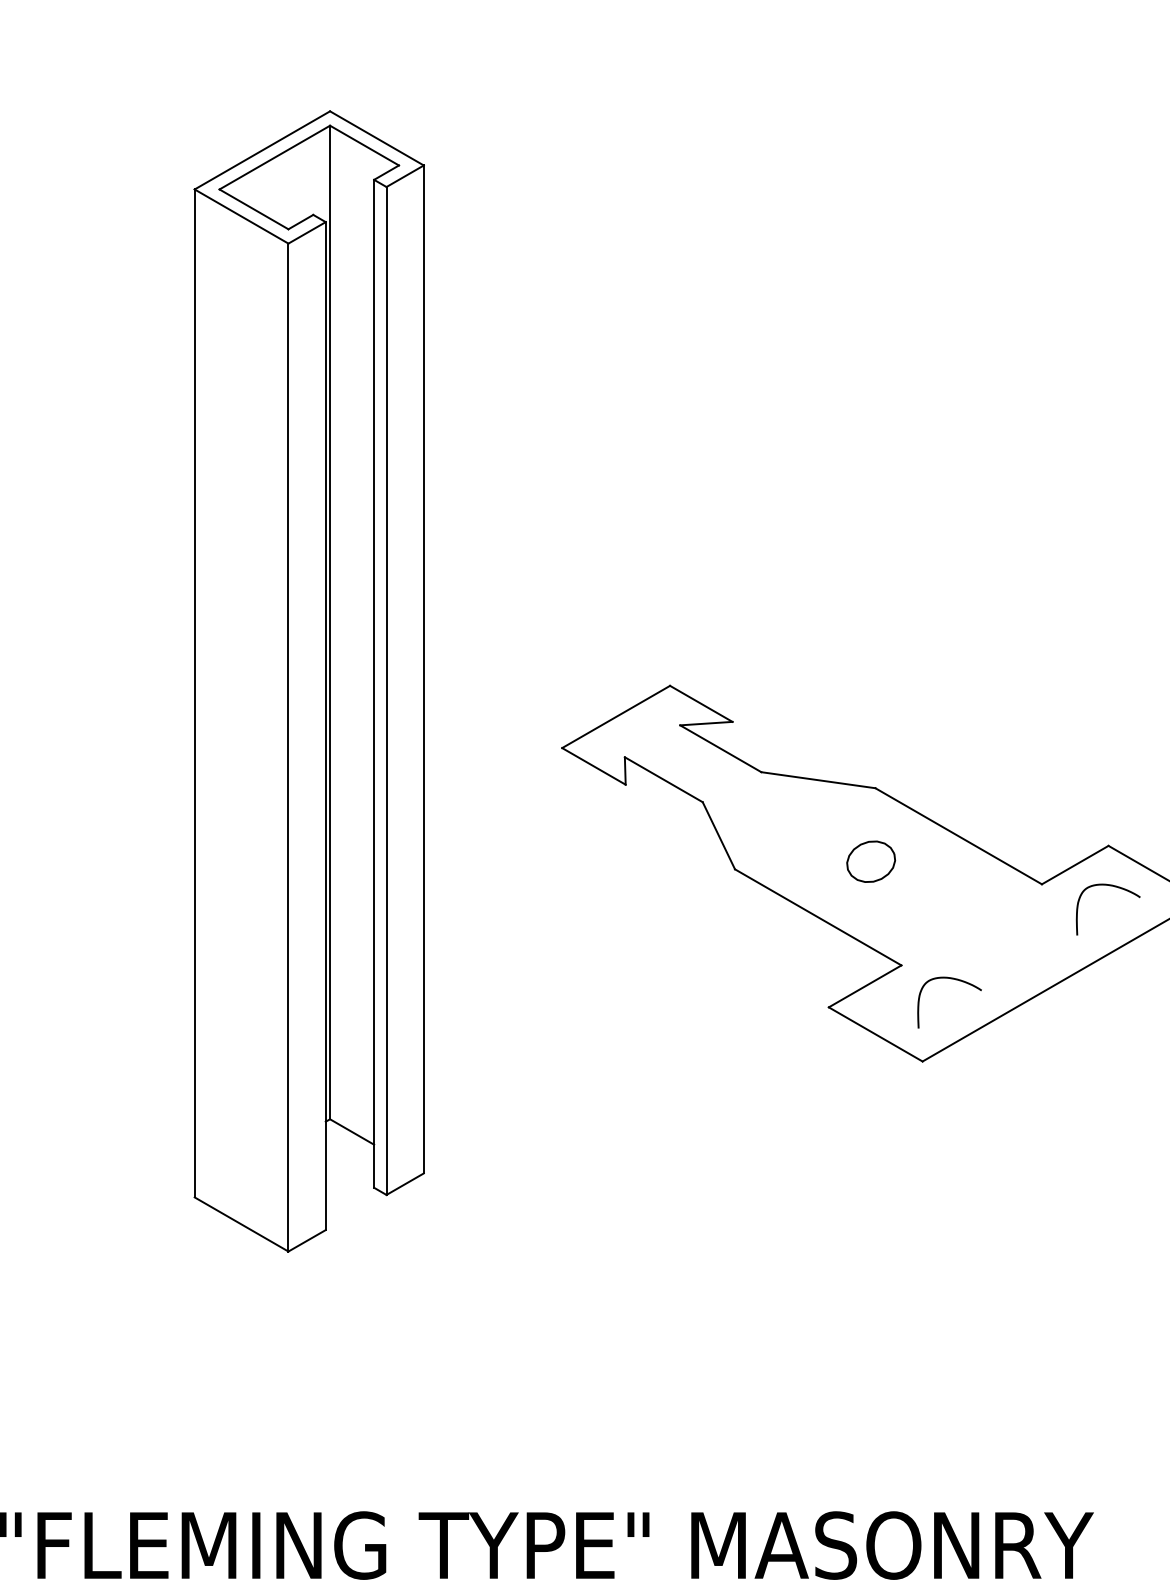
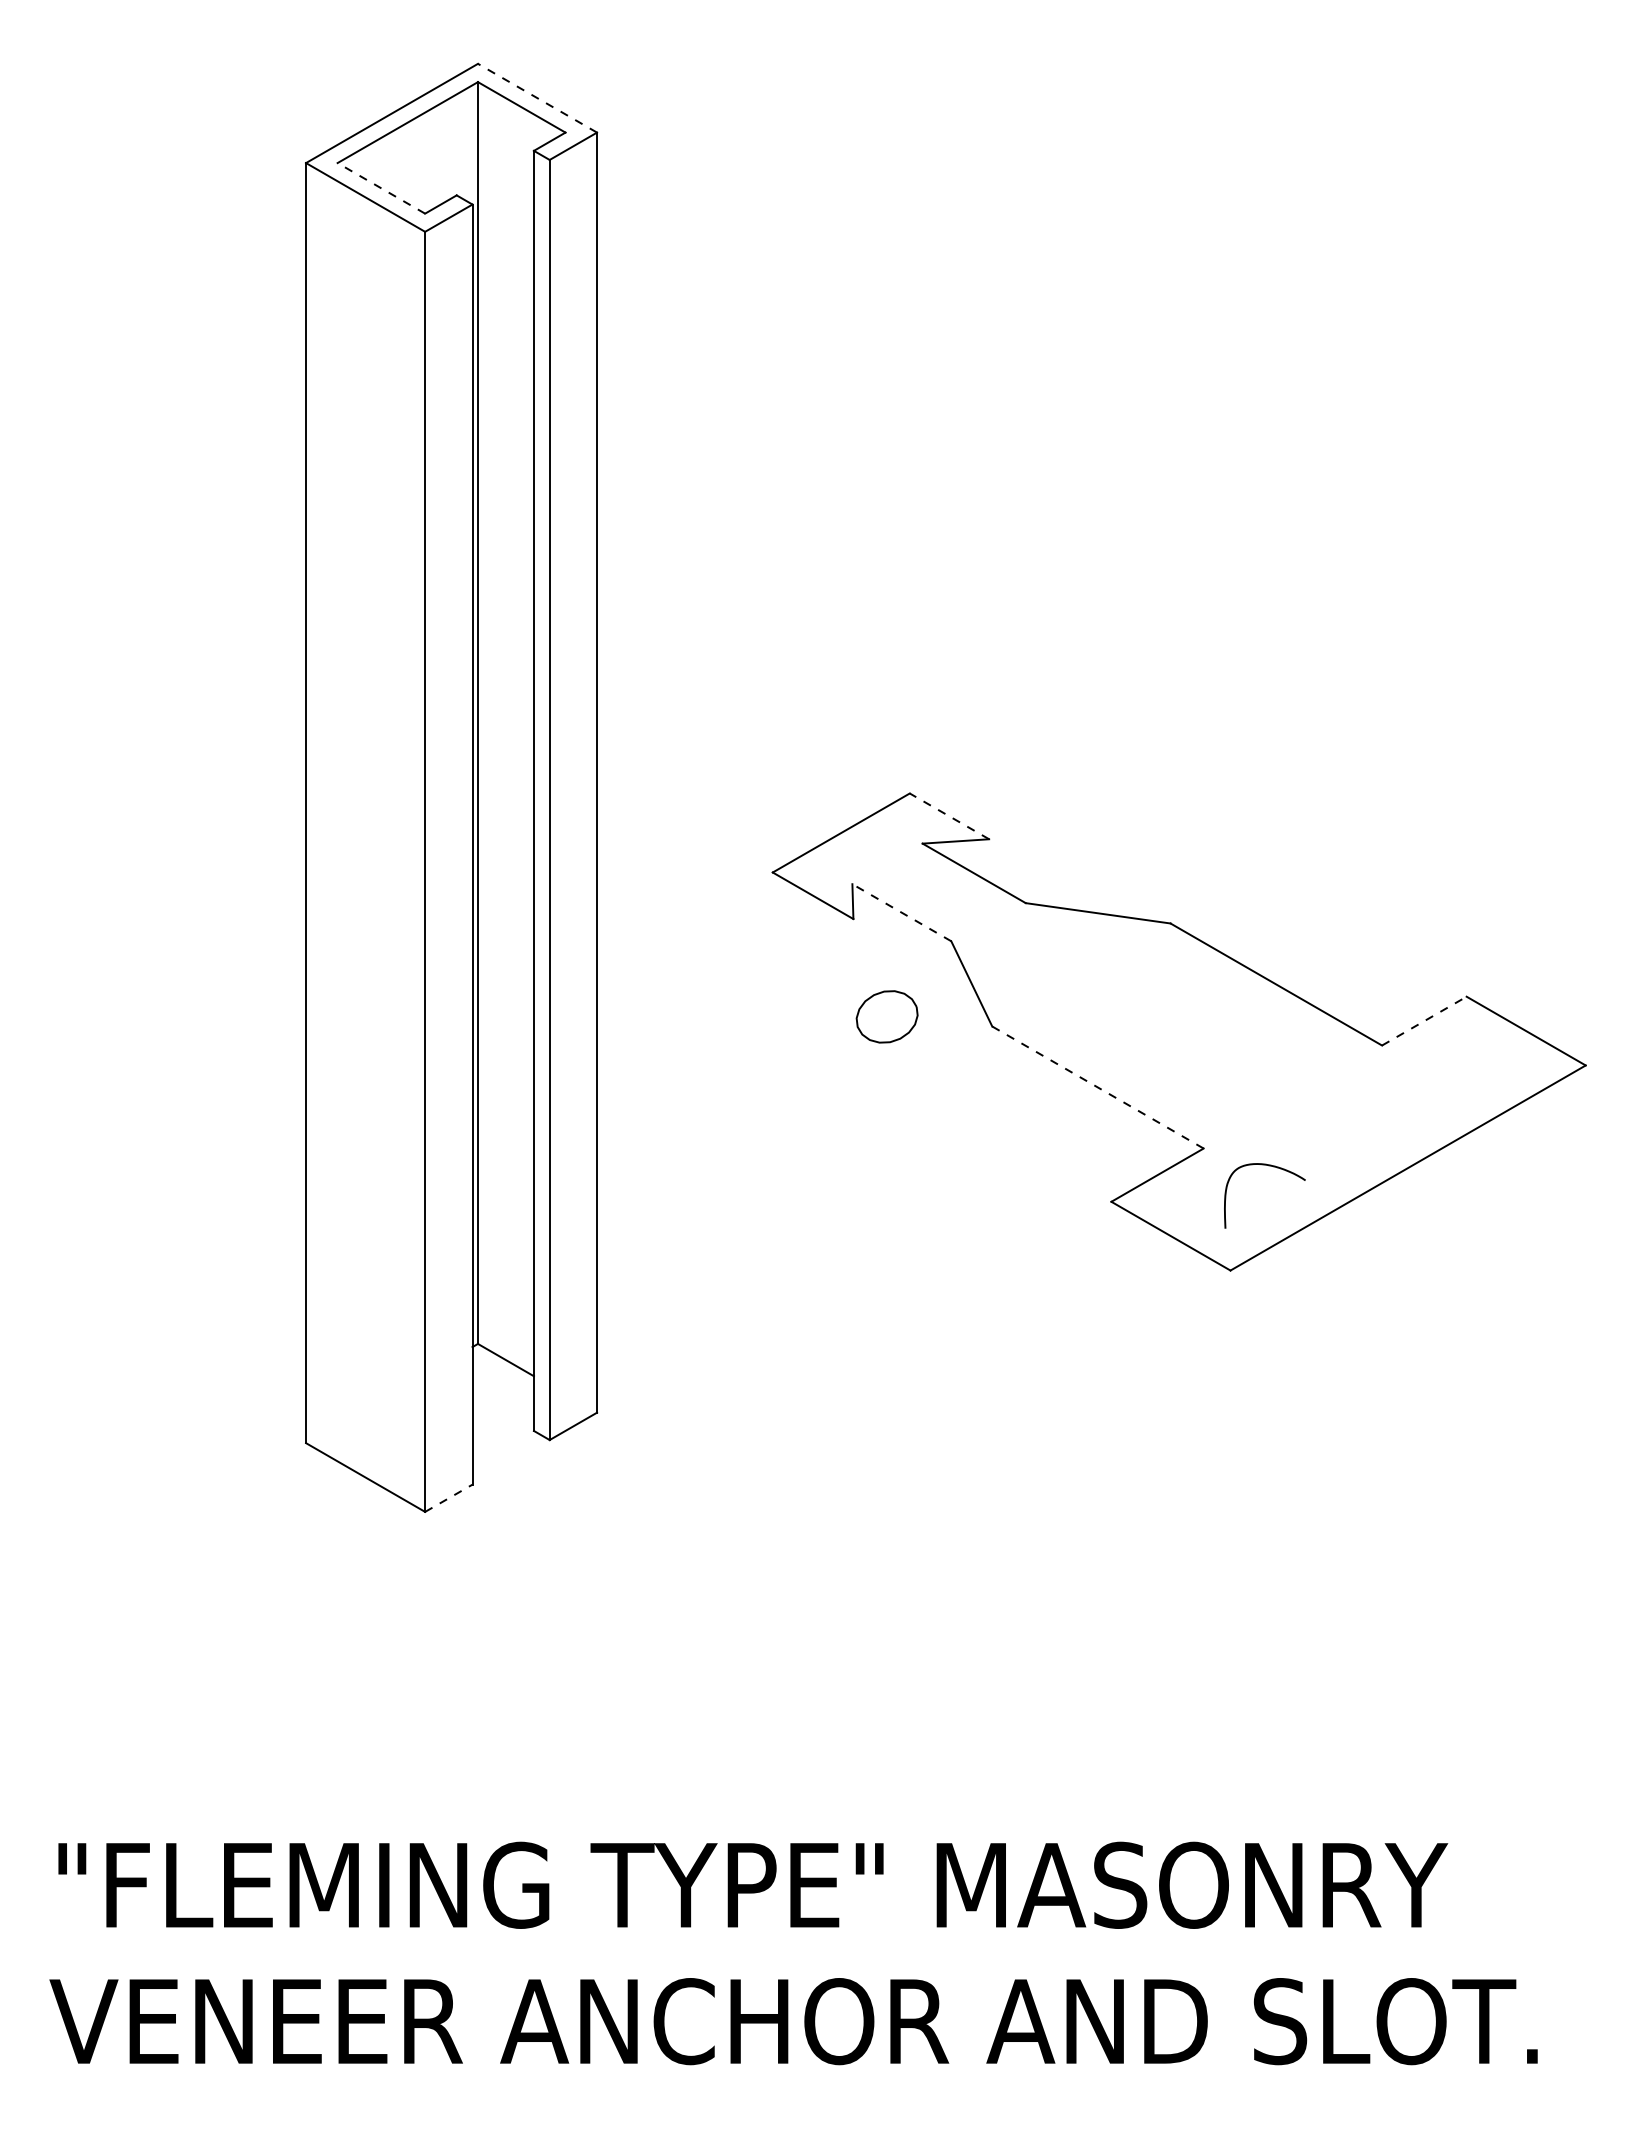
line: (376, 138) -> (537, 98), solid -> dashed
line: (254, 209) -> (381, 188), solid -> dashed
line: (701, 703) -> (949, 816), solid -> dashed
line: (663, 779) -> (901, 912), solid -> dashed
part: (870, 861) -> (886, 1016), moved
line: (1075, 865) -> (1424, 1021), solid -> dashed
curve: (1115, 887) -> (1475, 1049), removed
line: (817, 917) -> (1097, 1087), solid -> dashed
line: (307, 1240) -> (449, 1498), solid -> dashed

